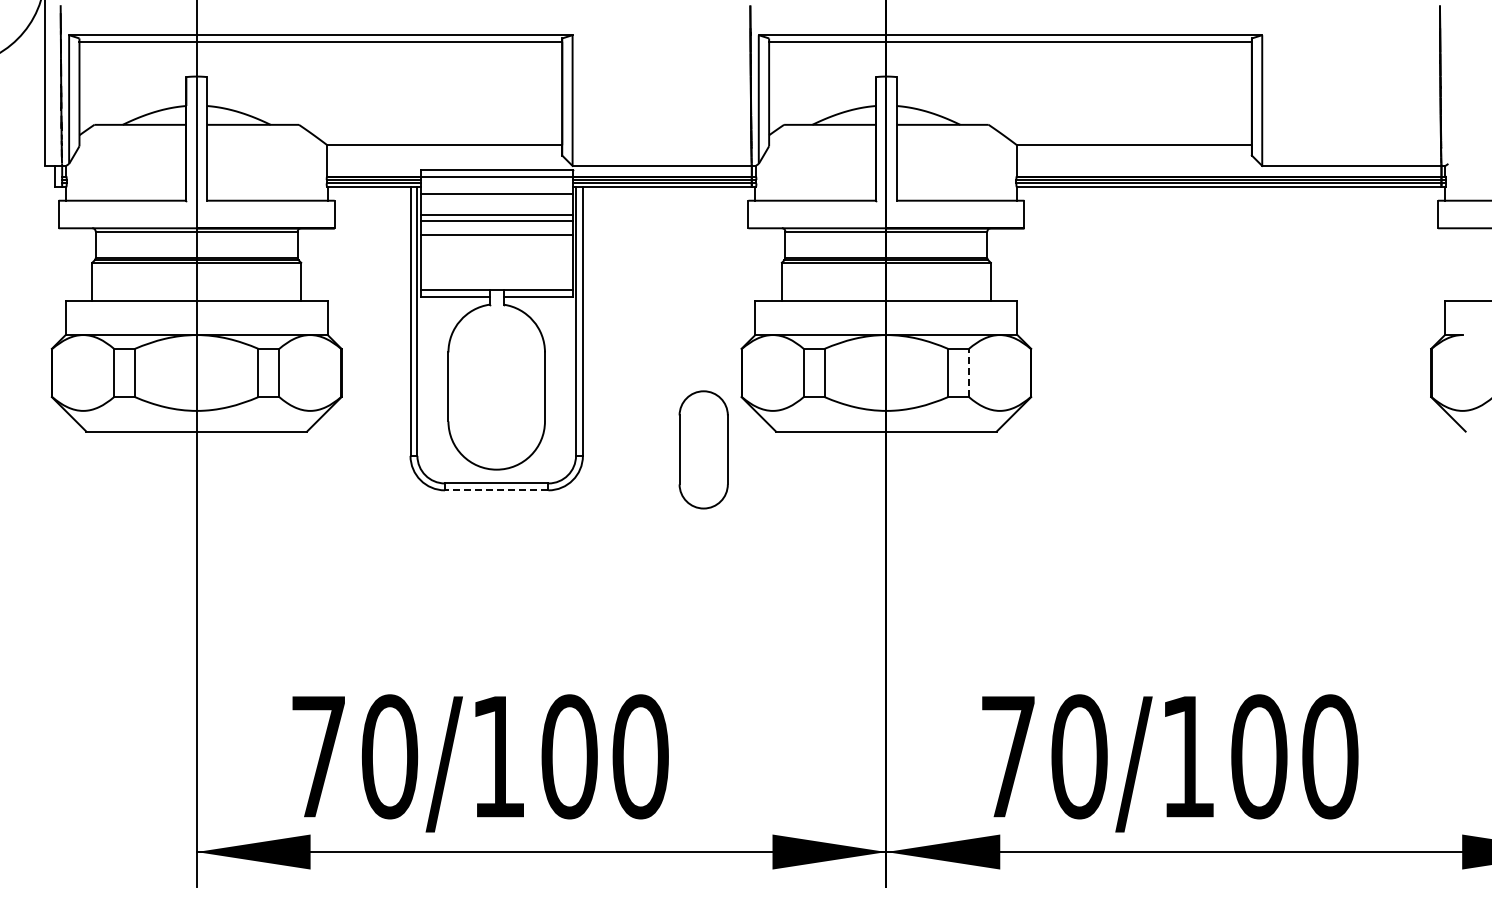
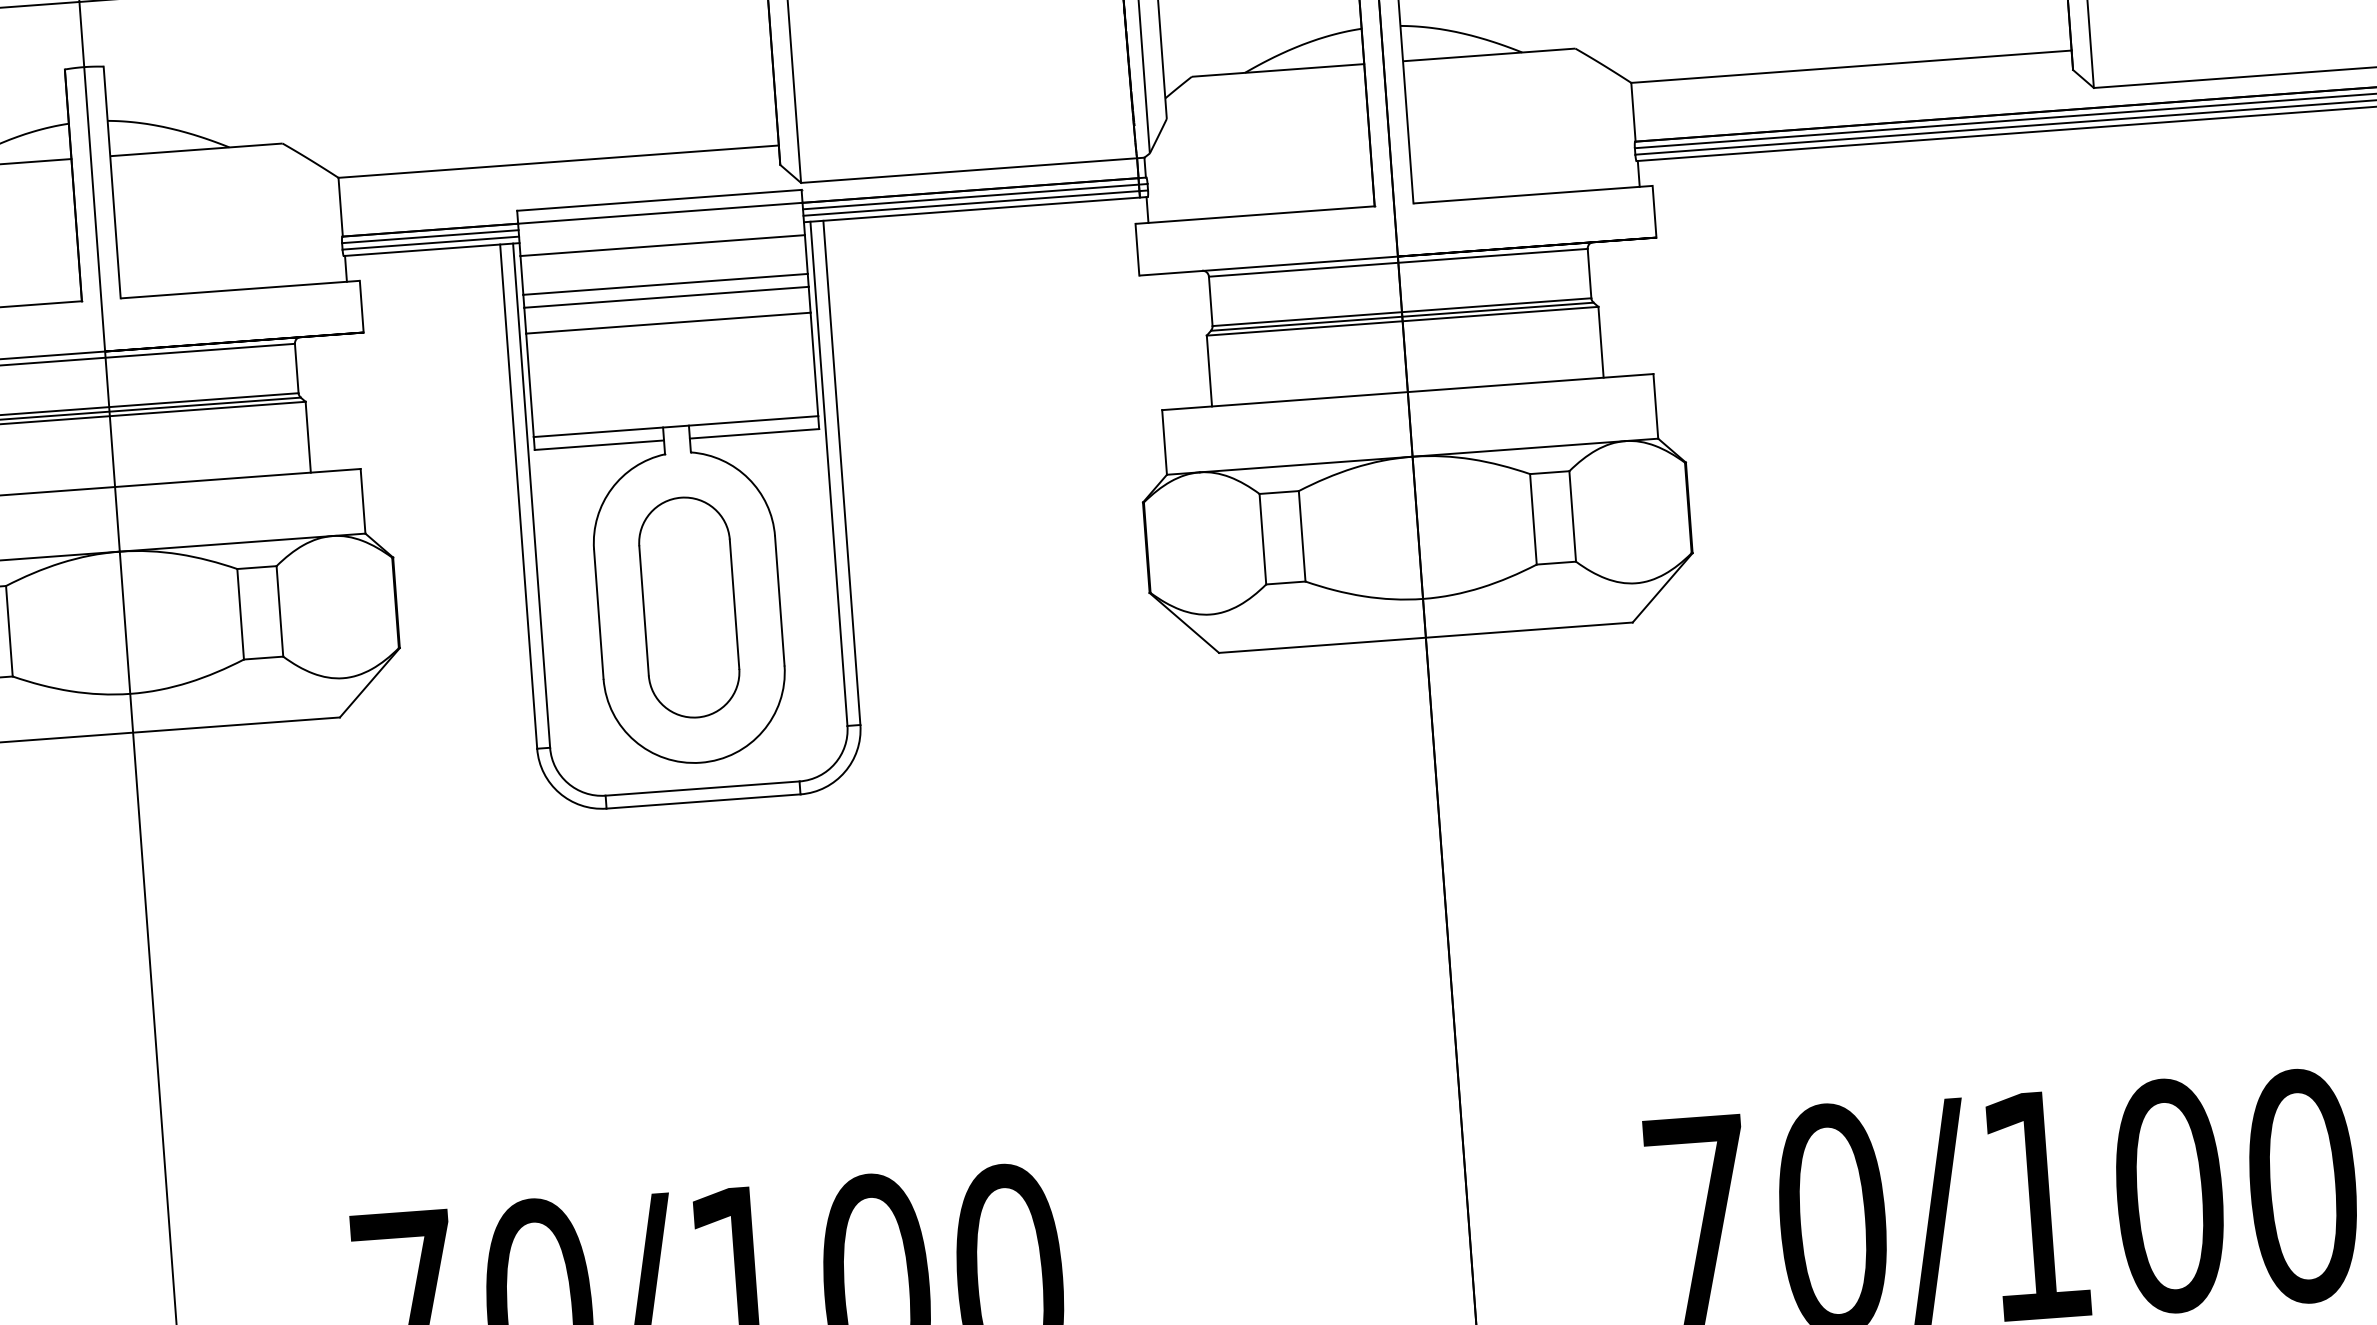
line: (969, 372) -> (1573, 515), dashed -> solid
part: (703, 449) -> (688, 606), moved
line: (496, 490) -> (703, 801), dashed -> solid

